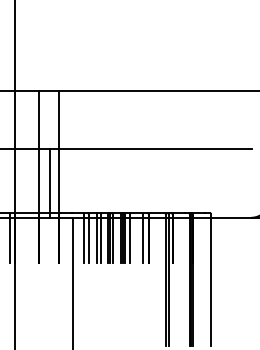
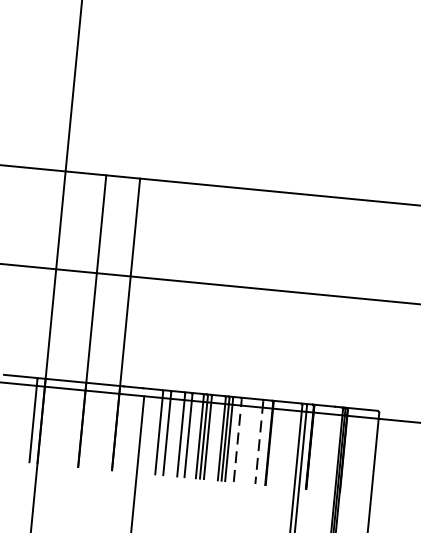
line: (50, 182) -> (111, 332), removed
line: (130, 237) -> (238, 439), solid -> dashed
line: (142, 238) -> (258, 442), solid -> dashed

